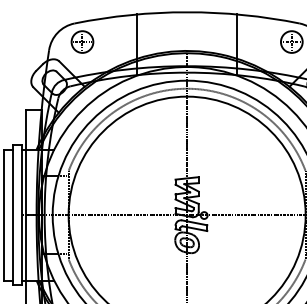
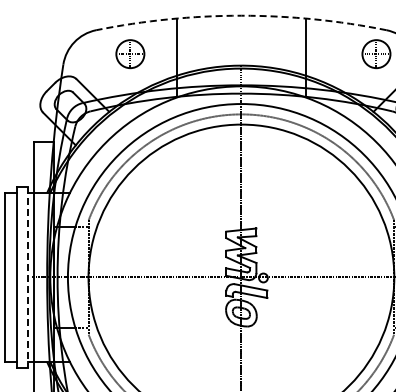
arc: (187, 12) -> (241, 15), solid -> dashed
part: (82, 42) -> (130, 54), moved
line: (22, 215) -> (28, 277), solid -> dashed

